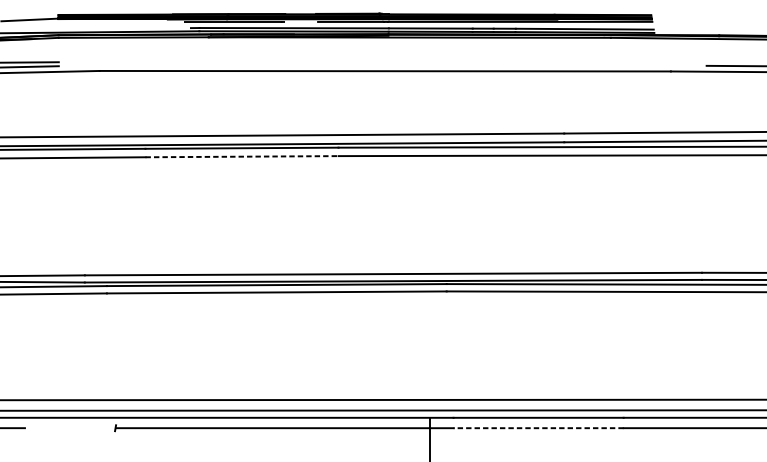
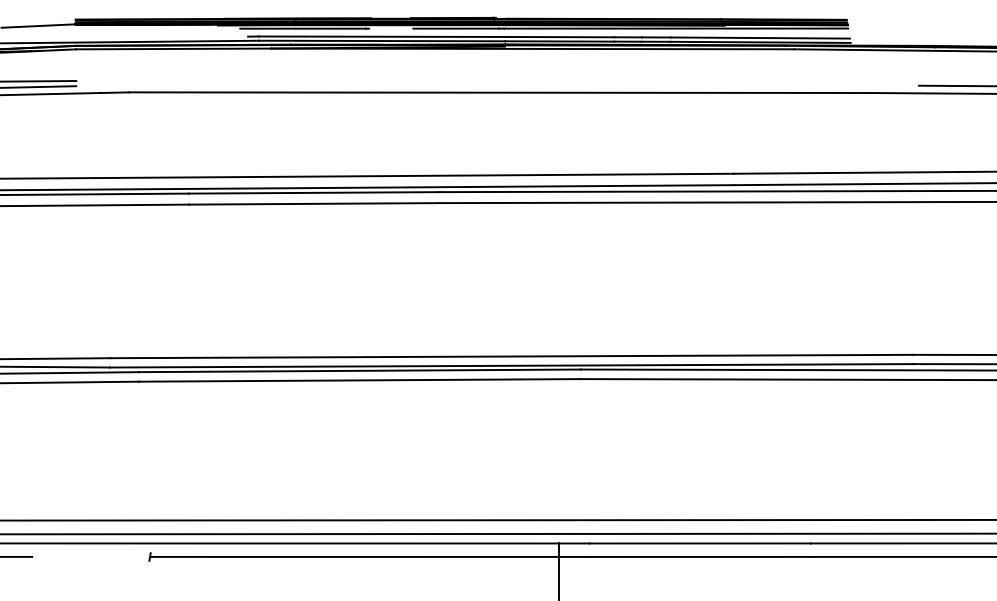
line: (242, 156) -> (314, 203), dashed -> solid
line: (538, 427) -> (700, 556), dashed -> solid

